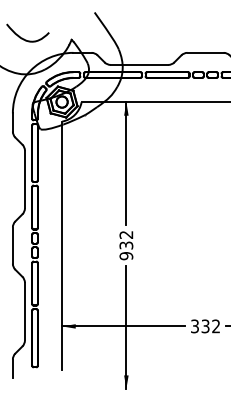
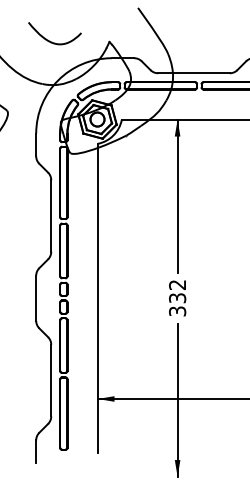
text: (126, 256) -> (177, 311), 932 -> 332

